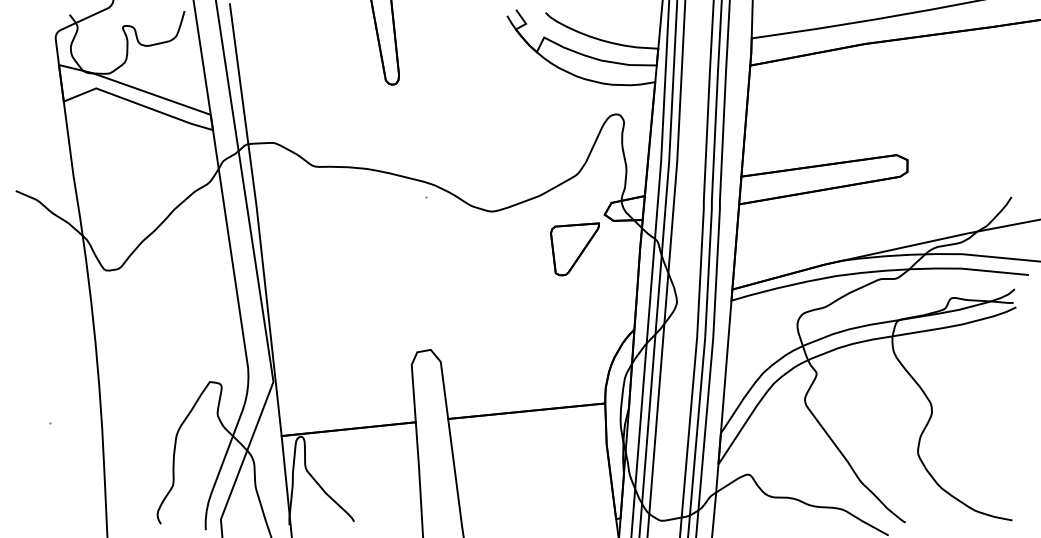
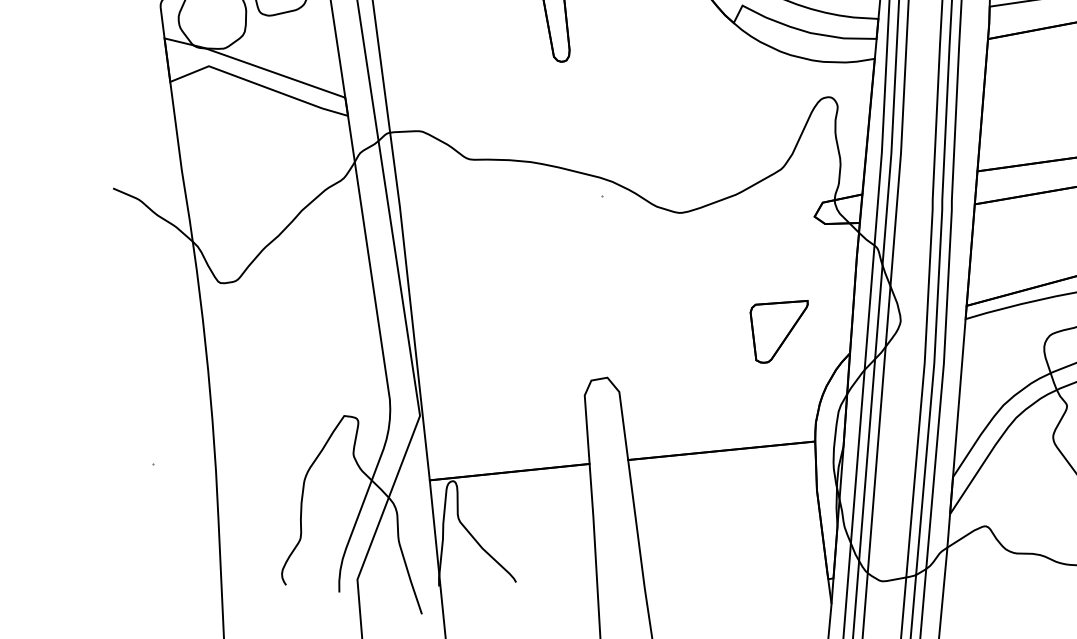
part: (574, 249) -> (778, 331), moved

